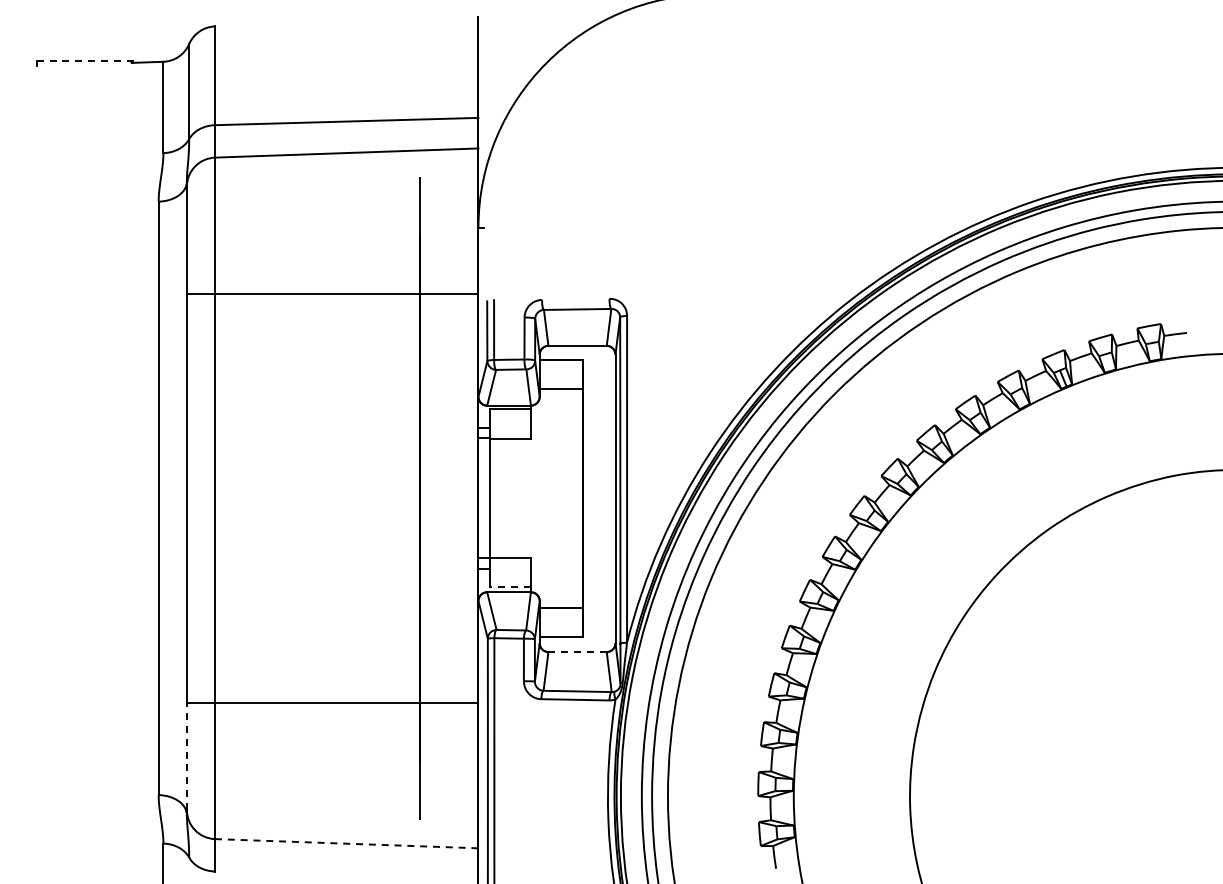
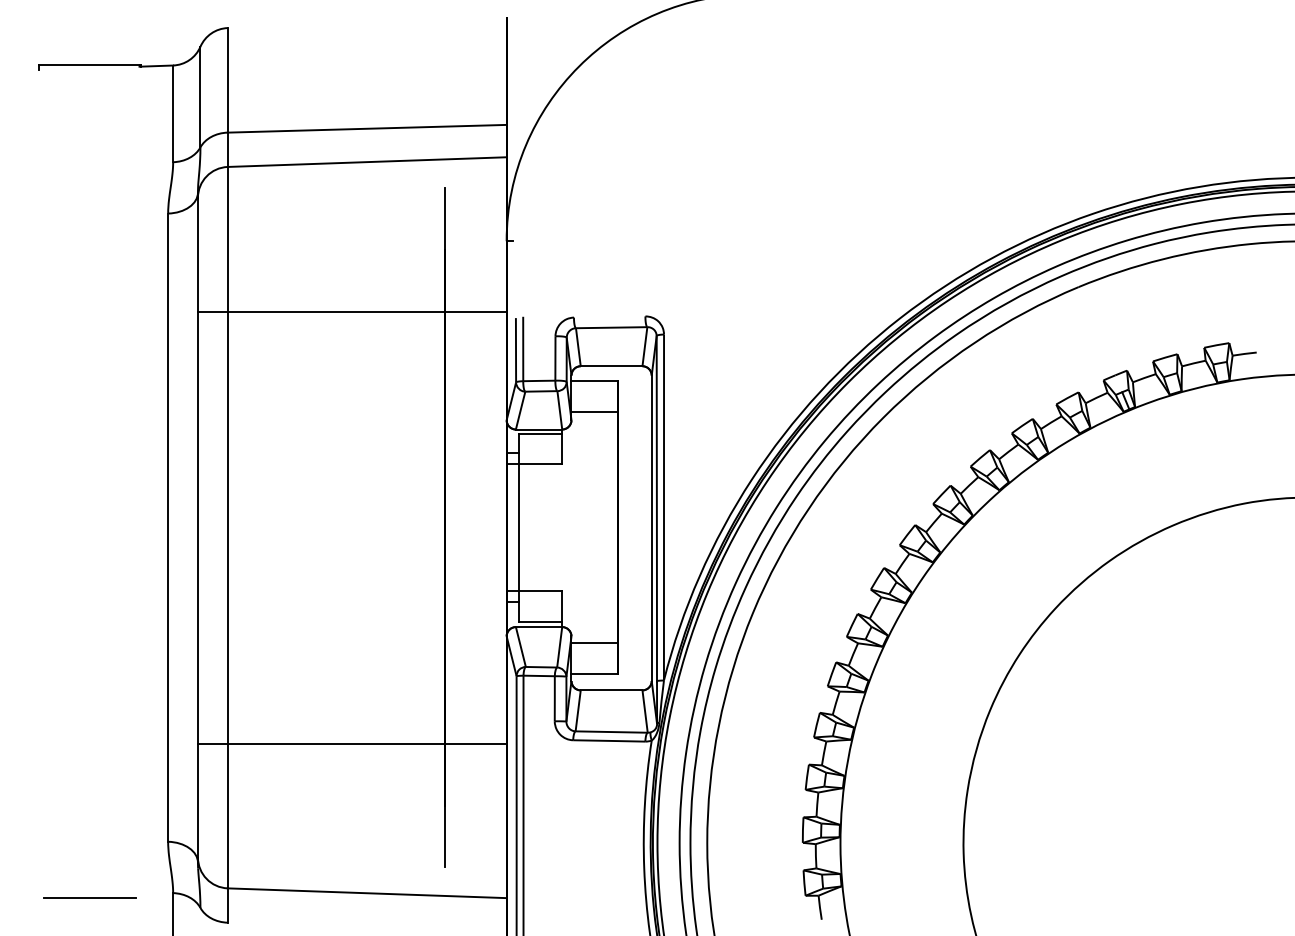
line: (84, 60) -> (89, 64), dashed -> solid
line: (510, 587) -> (540, 622), dashed -> solid
line: (578, 652) -> (612, 690), dashed -> solid
line: (186, 756) -> (197, 800), dashed -> solid
line: (346, 843) -> (366, 893), dashed -> solid
line: (84, 847) -> (89, 897), added

